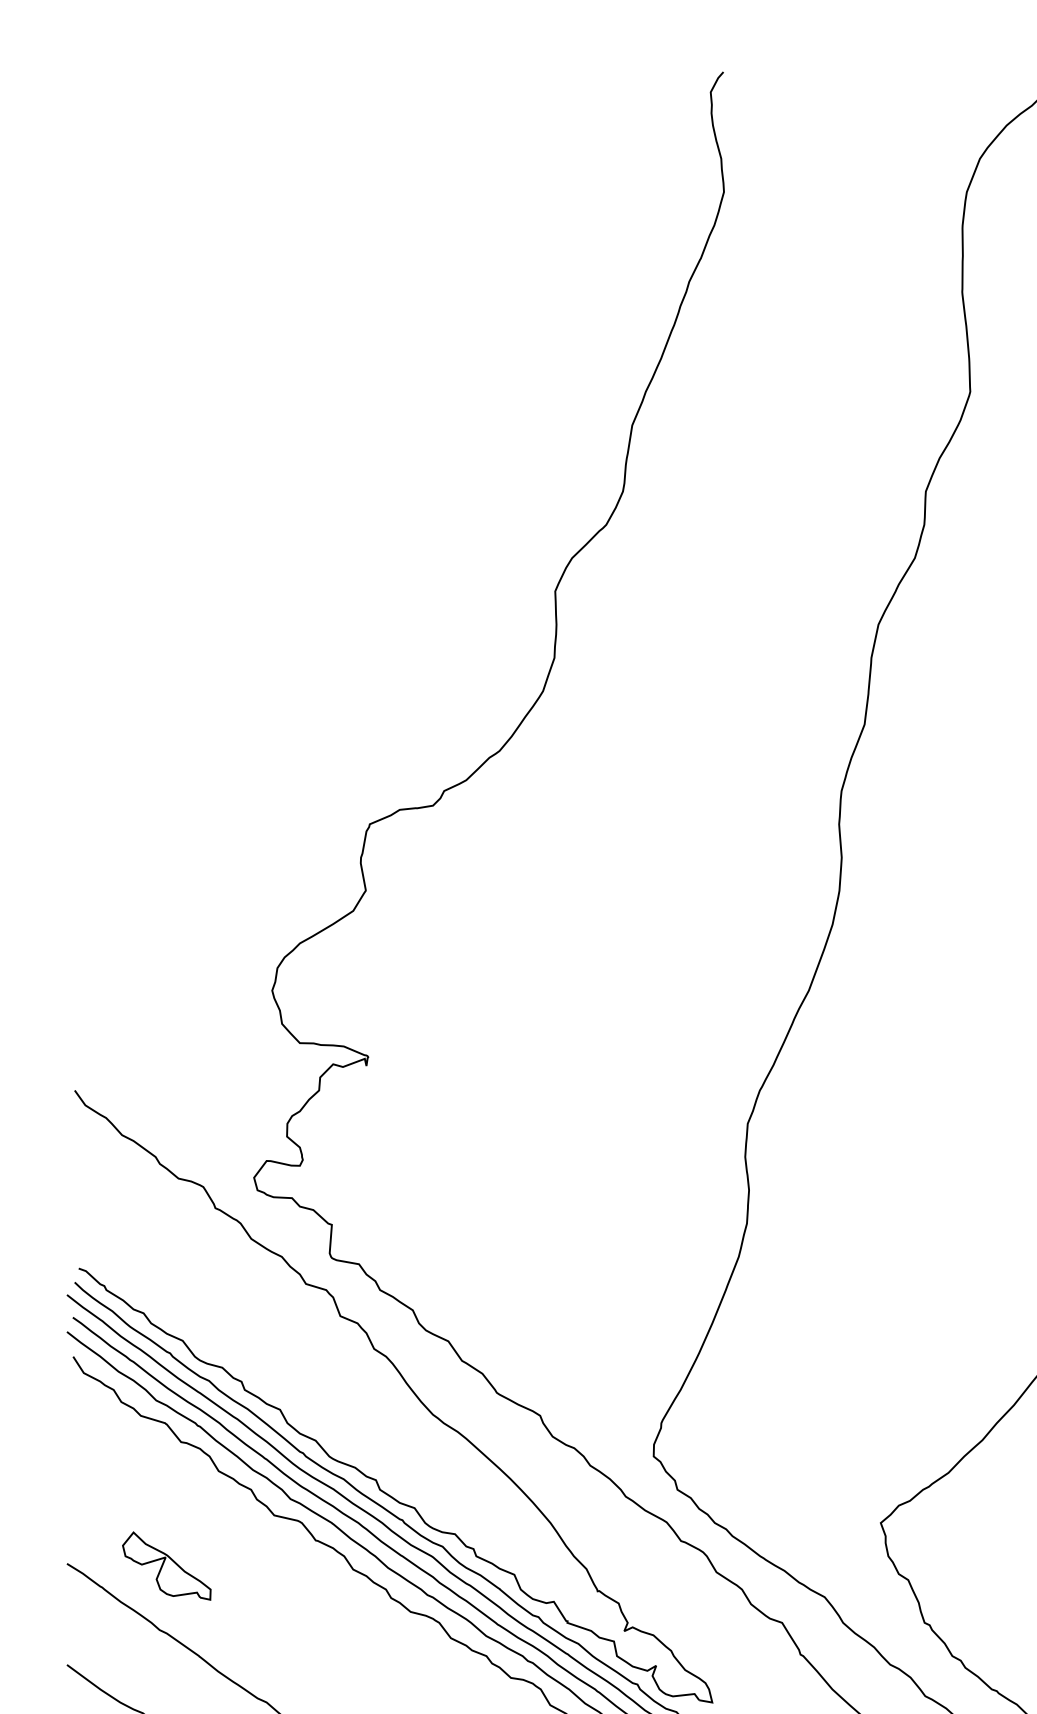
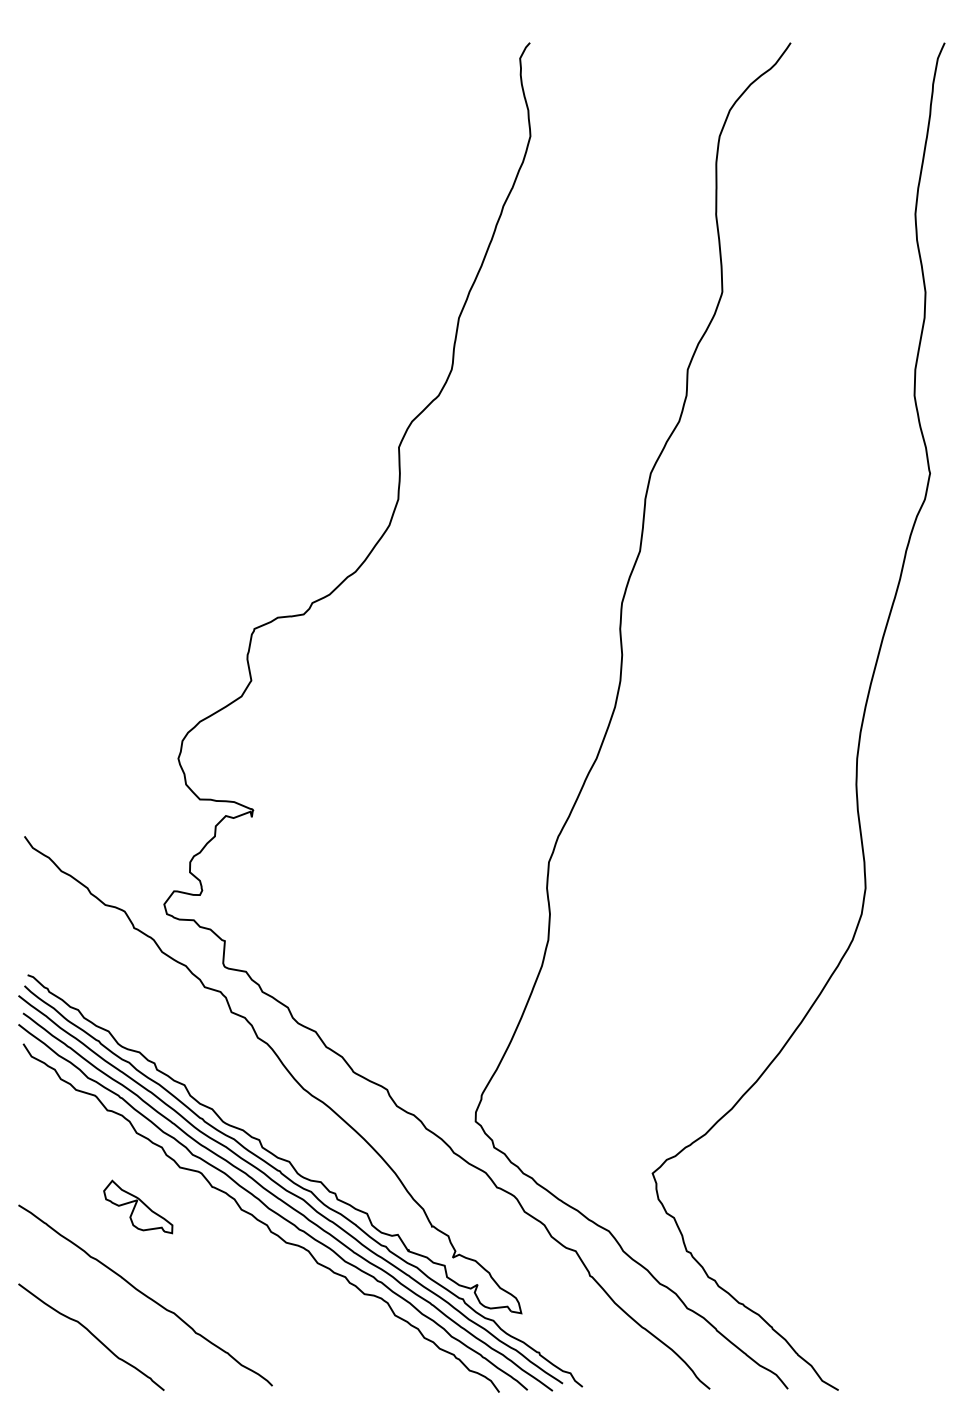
part: (167, 1565) -> (138, 1206), moved

